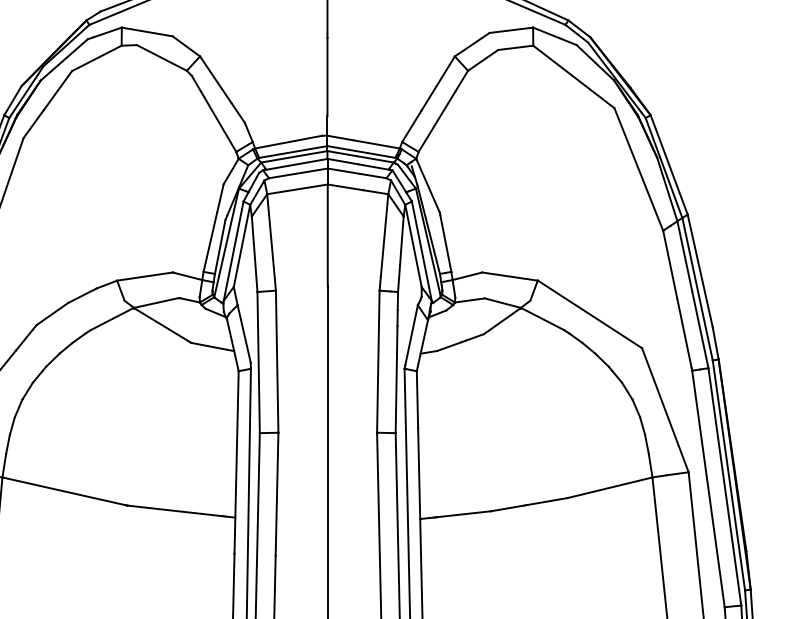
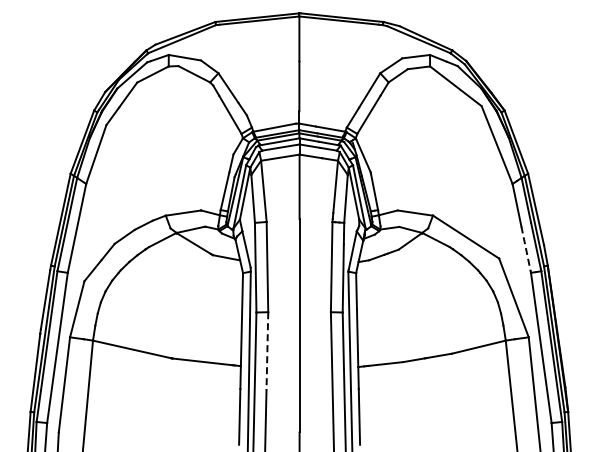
line: (685, 332) -> (526, 248), solid -> dashed
line: (277, 494) -> (267, 351), solid -> dashed

